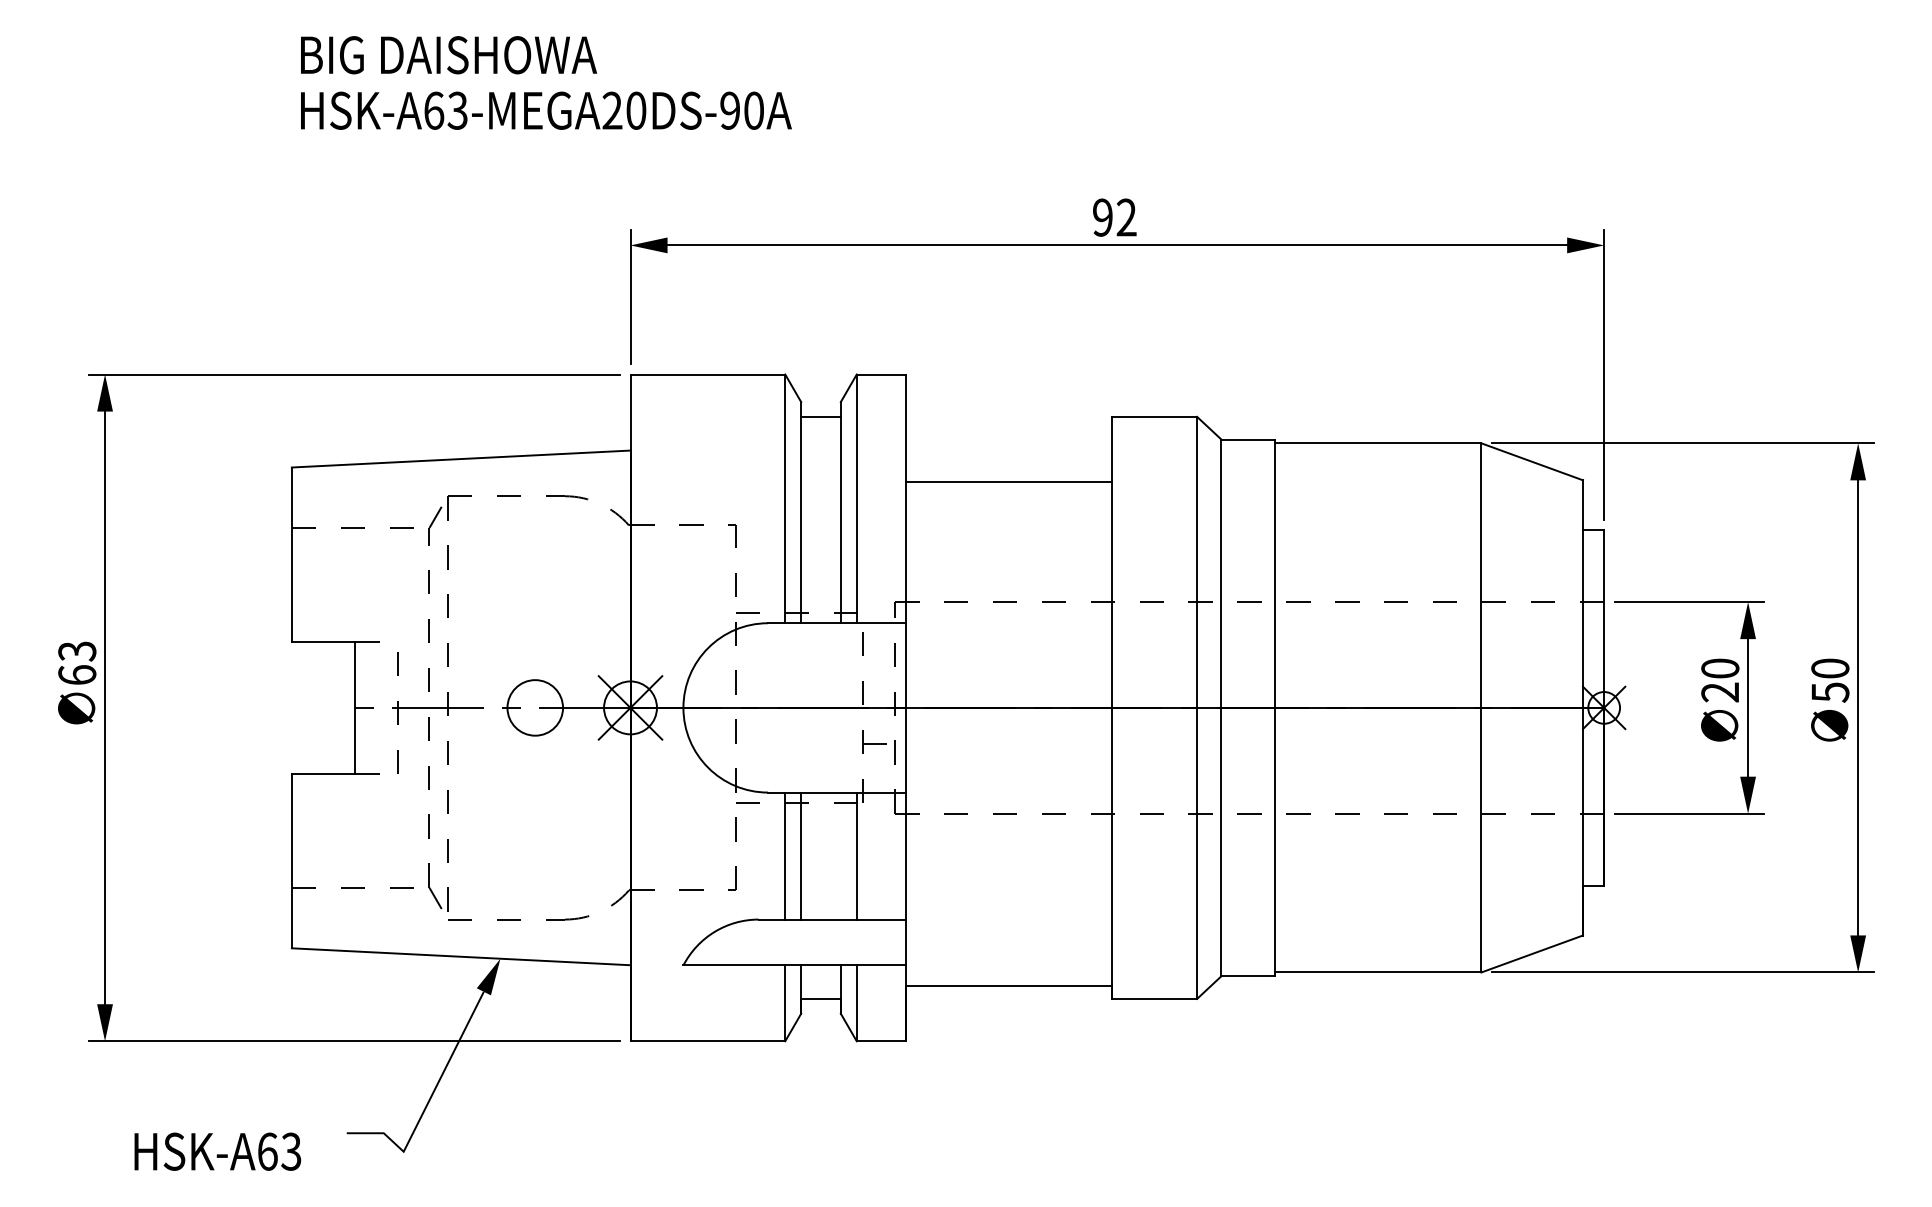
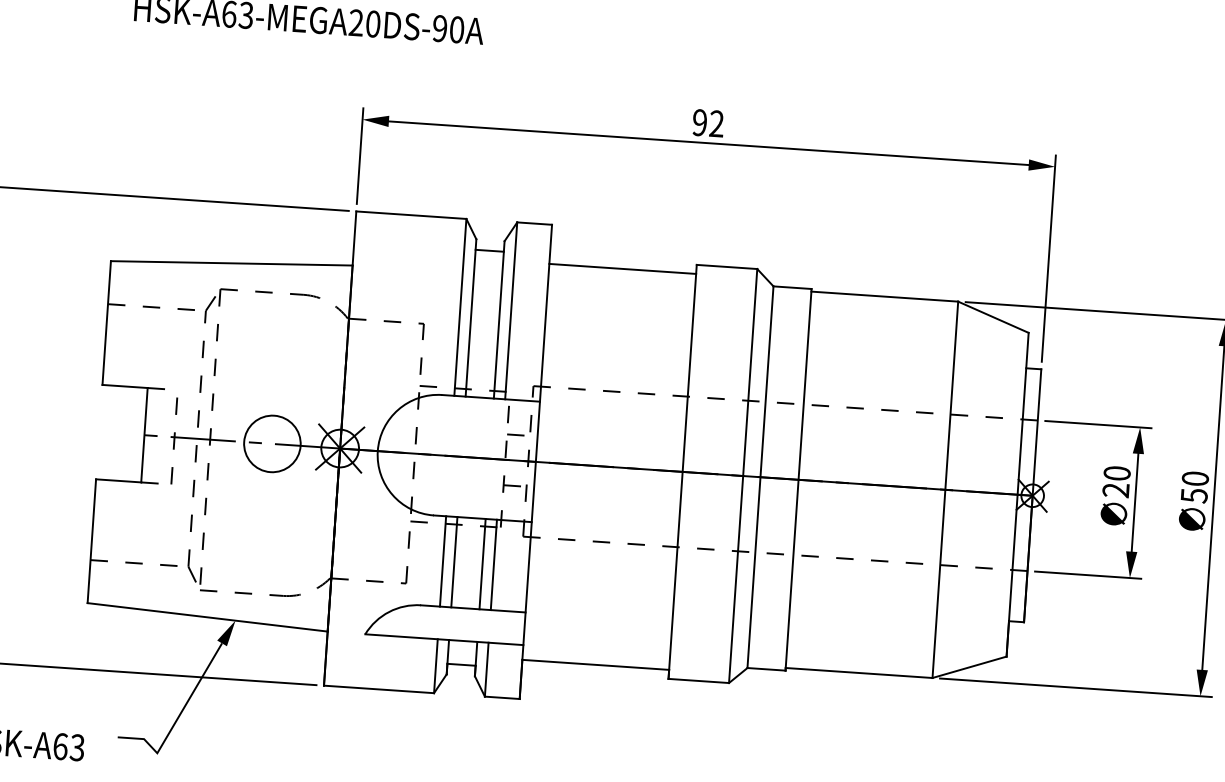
line: (1008, 481) -> (622, 268), moved
line: (874, 671) -> (515, 434), added
circle: (534, 707) -> (271, 443), size x1.43
line: (840, 855) -> (482, 563), added

